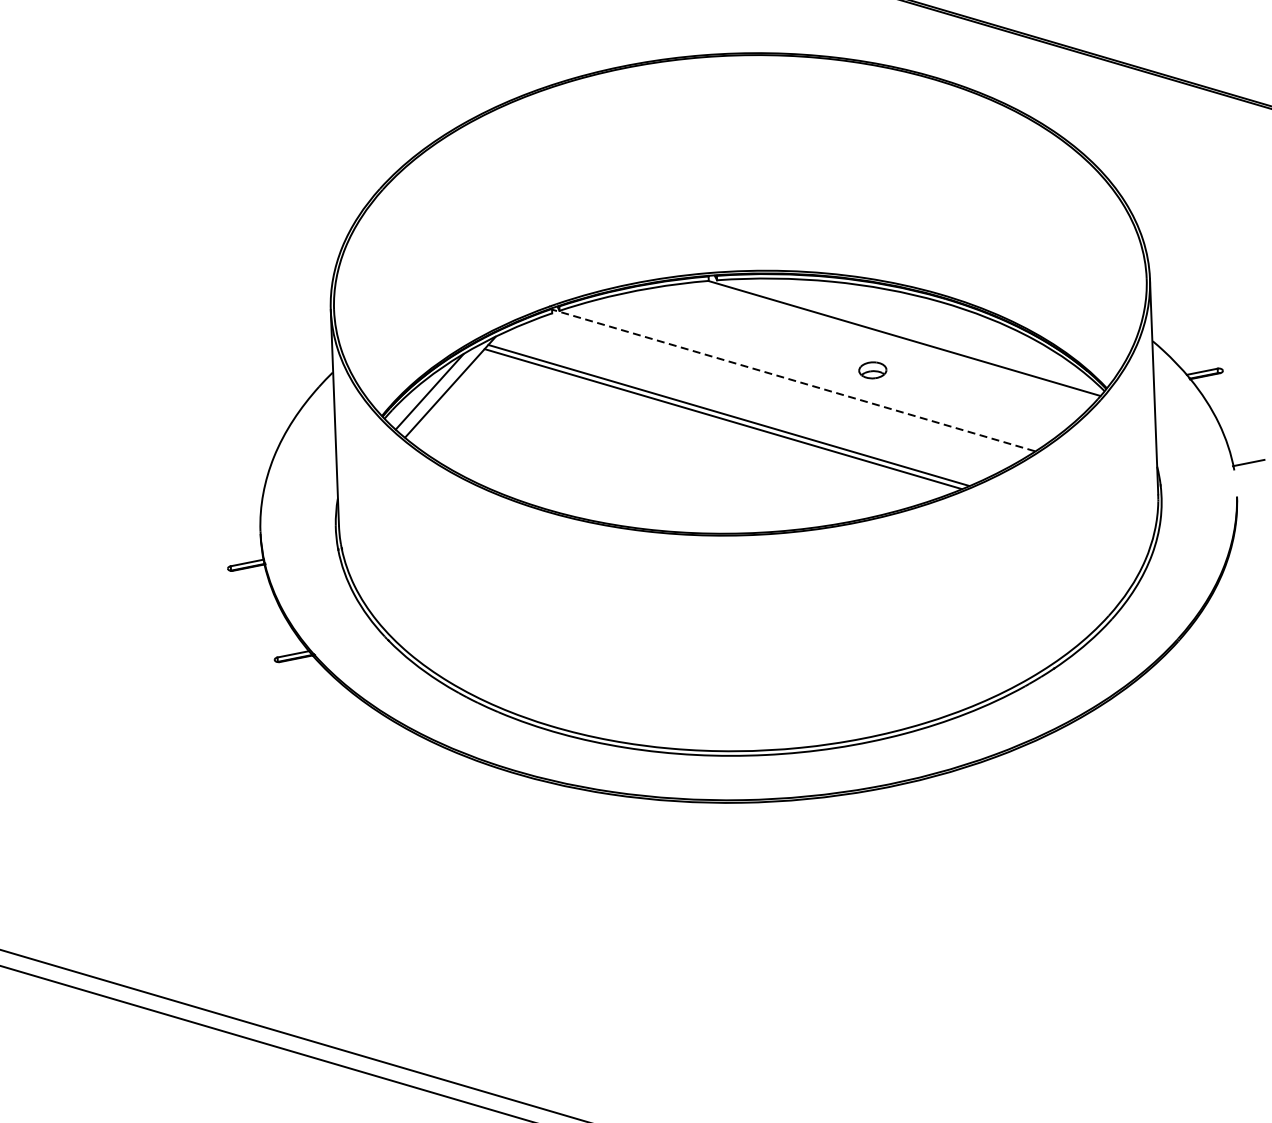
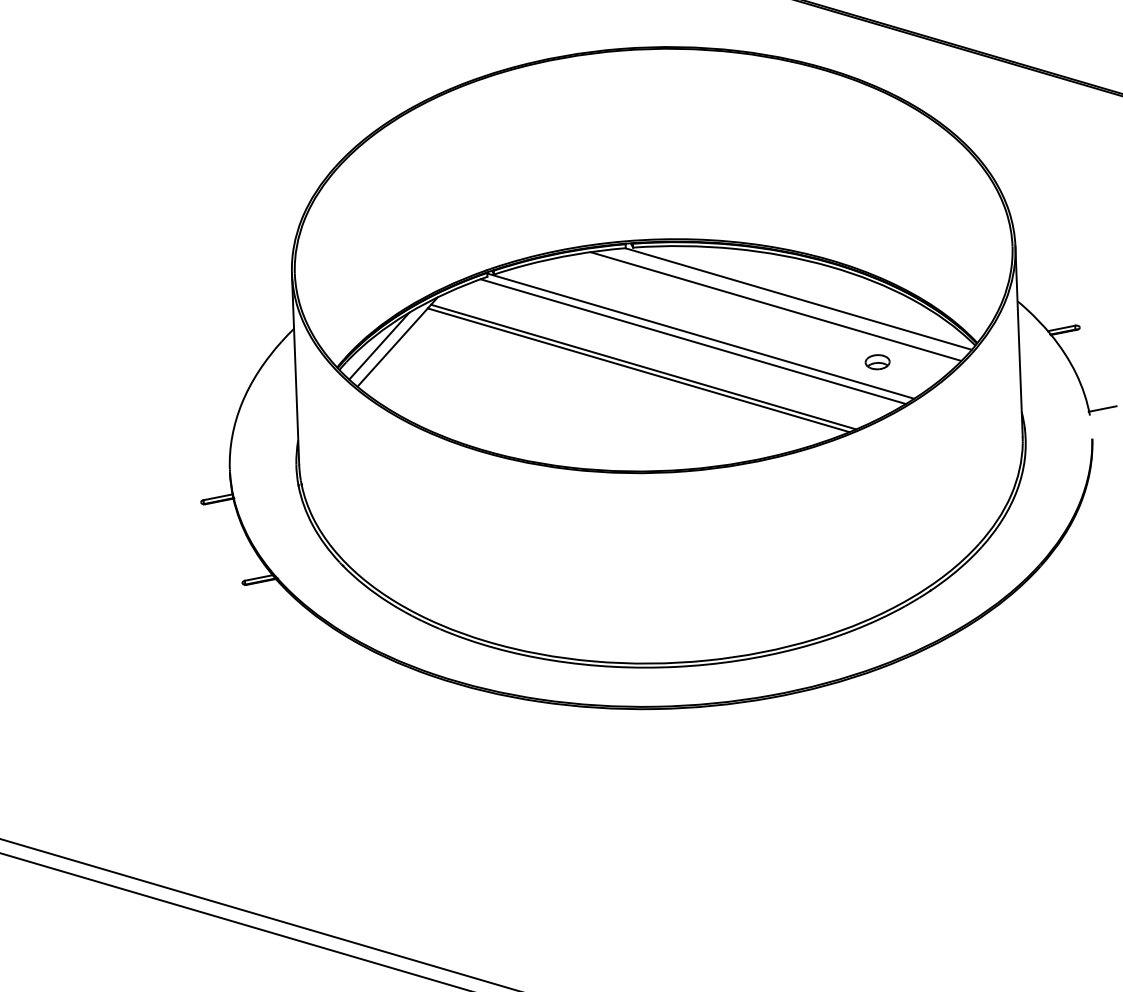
line: (878, 346) -> (775, 306), added
part: (872, 370) -> (877, 362), moved
line: (793, 379) -> (700, 335), dashed -> solid
line: (784, 386) -> (692, 341), added

